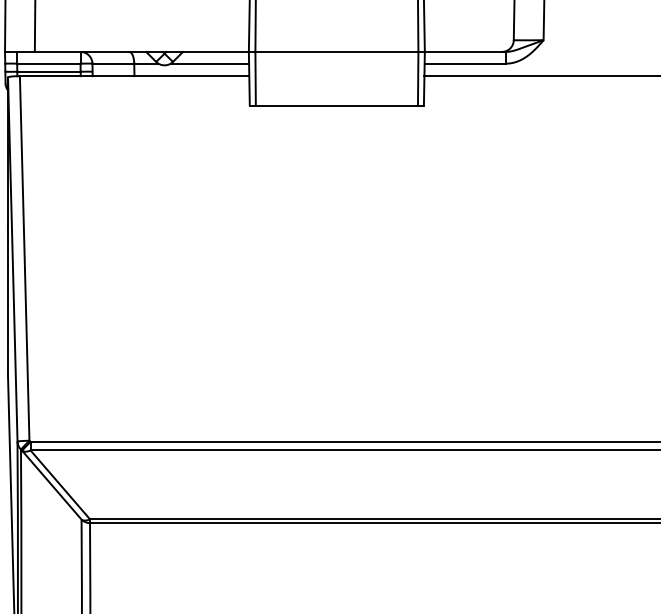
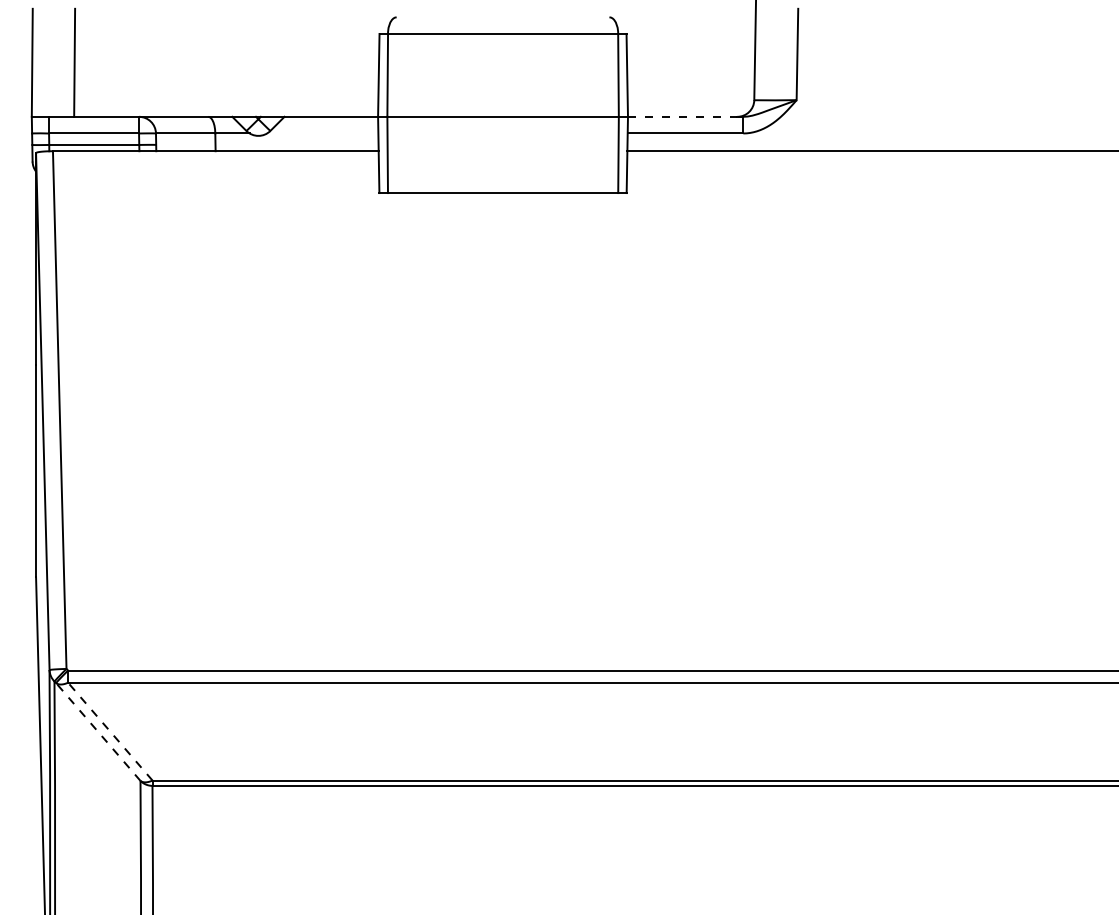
line: (463, 51) -> (682, 116), solid -> dashed
line: (209, 63) -> (322, 133), removed
line: (60, 484) -> (110, 731), solid -> dashed
line: (51, 485) -> (98, 732), solid -> dashed

